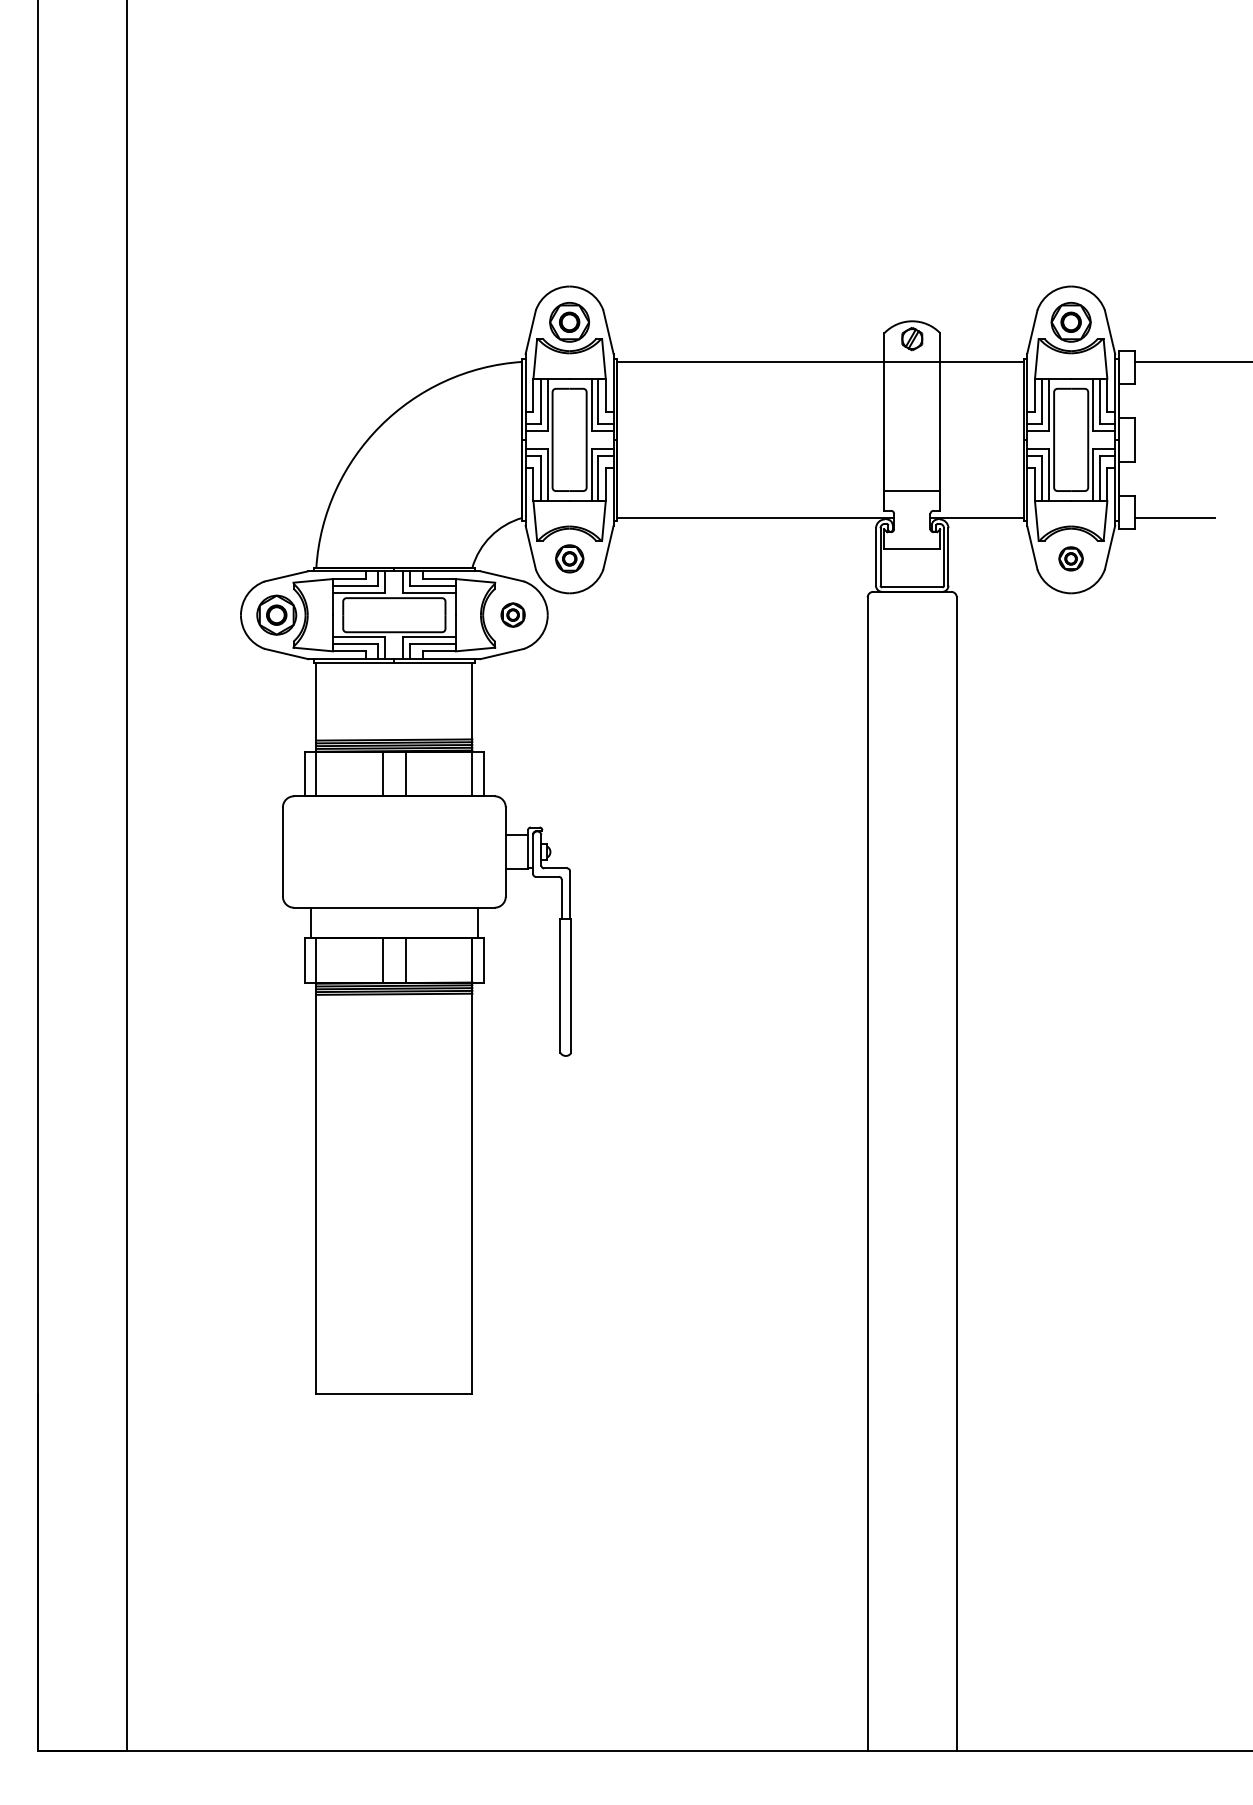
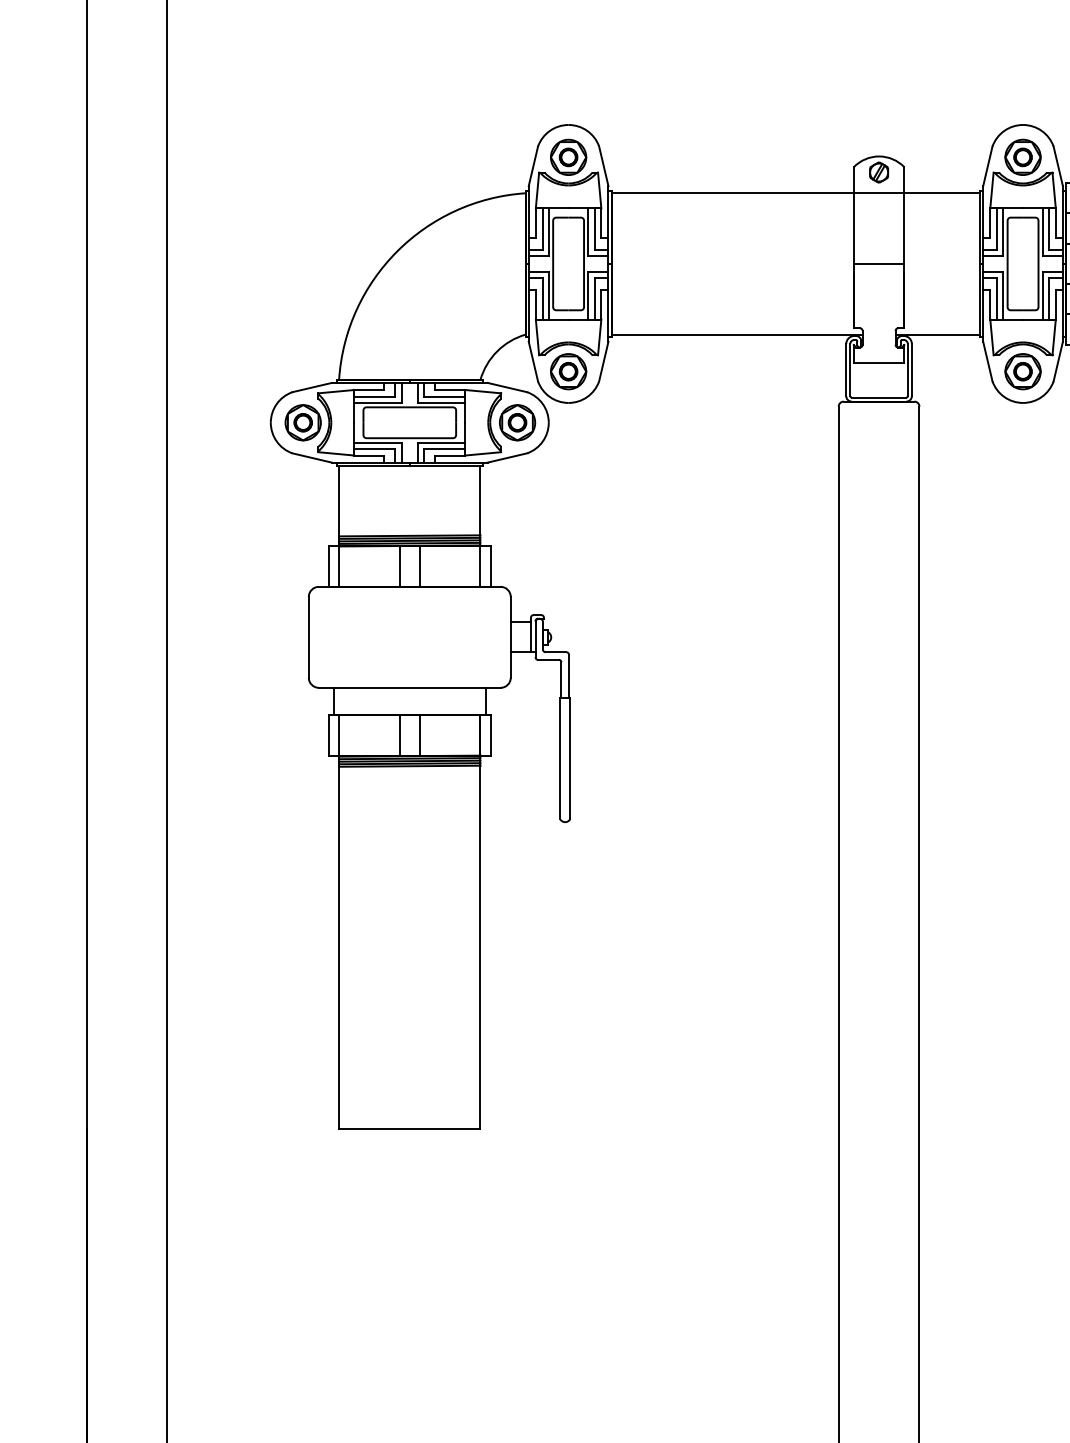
line: (912, 490) -> (879, 263), moved
part: (569, 558) -> (568, 371), size x1.43
part: (1070, 558) -> (1022, 371), size x1.67
part: (512, 614) -> (516, 422), size x1.67

